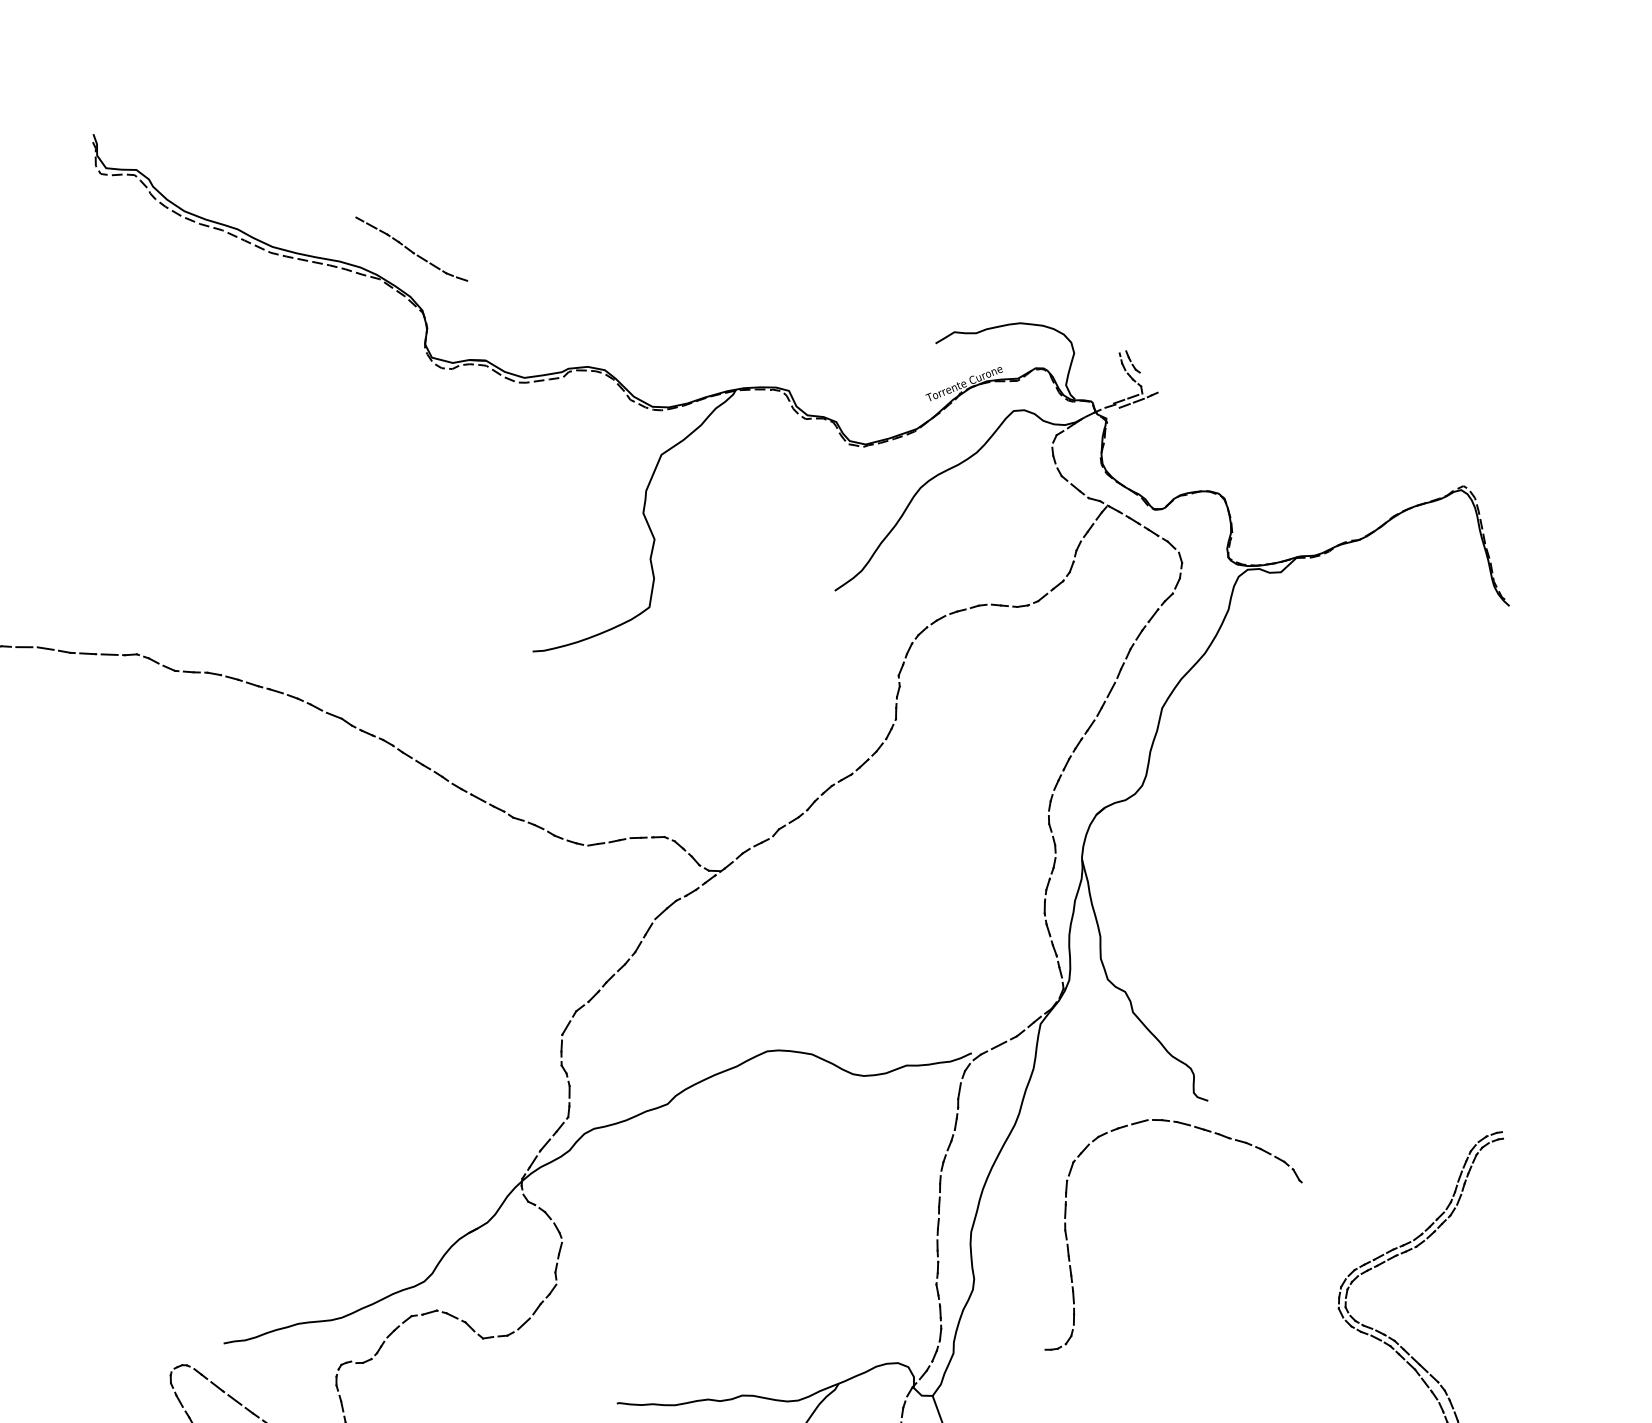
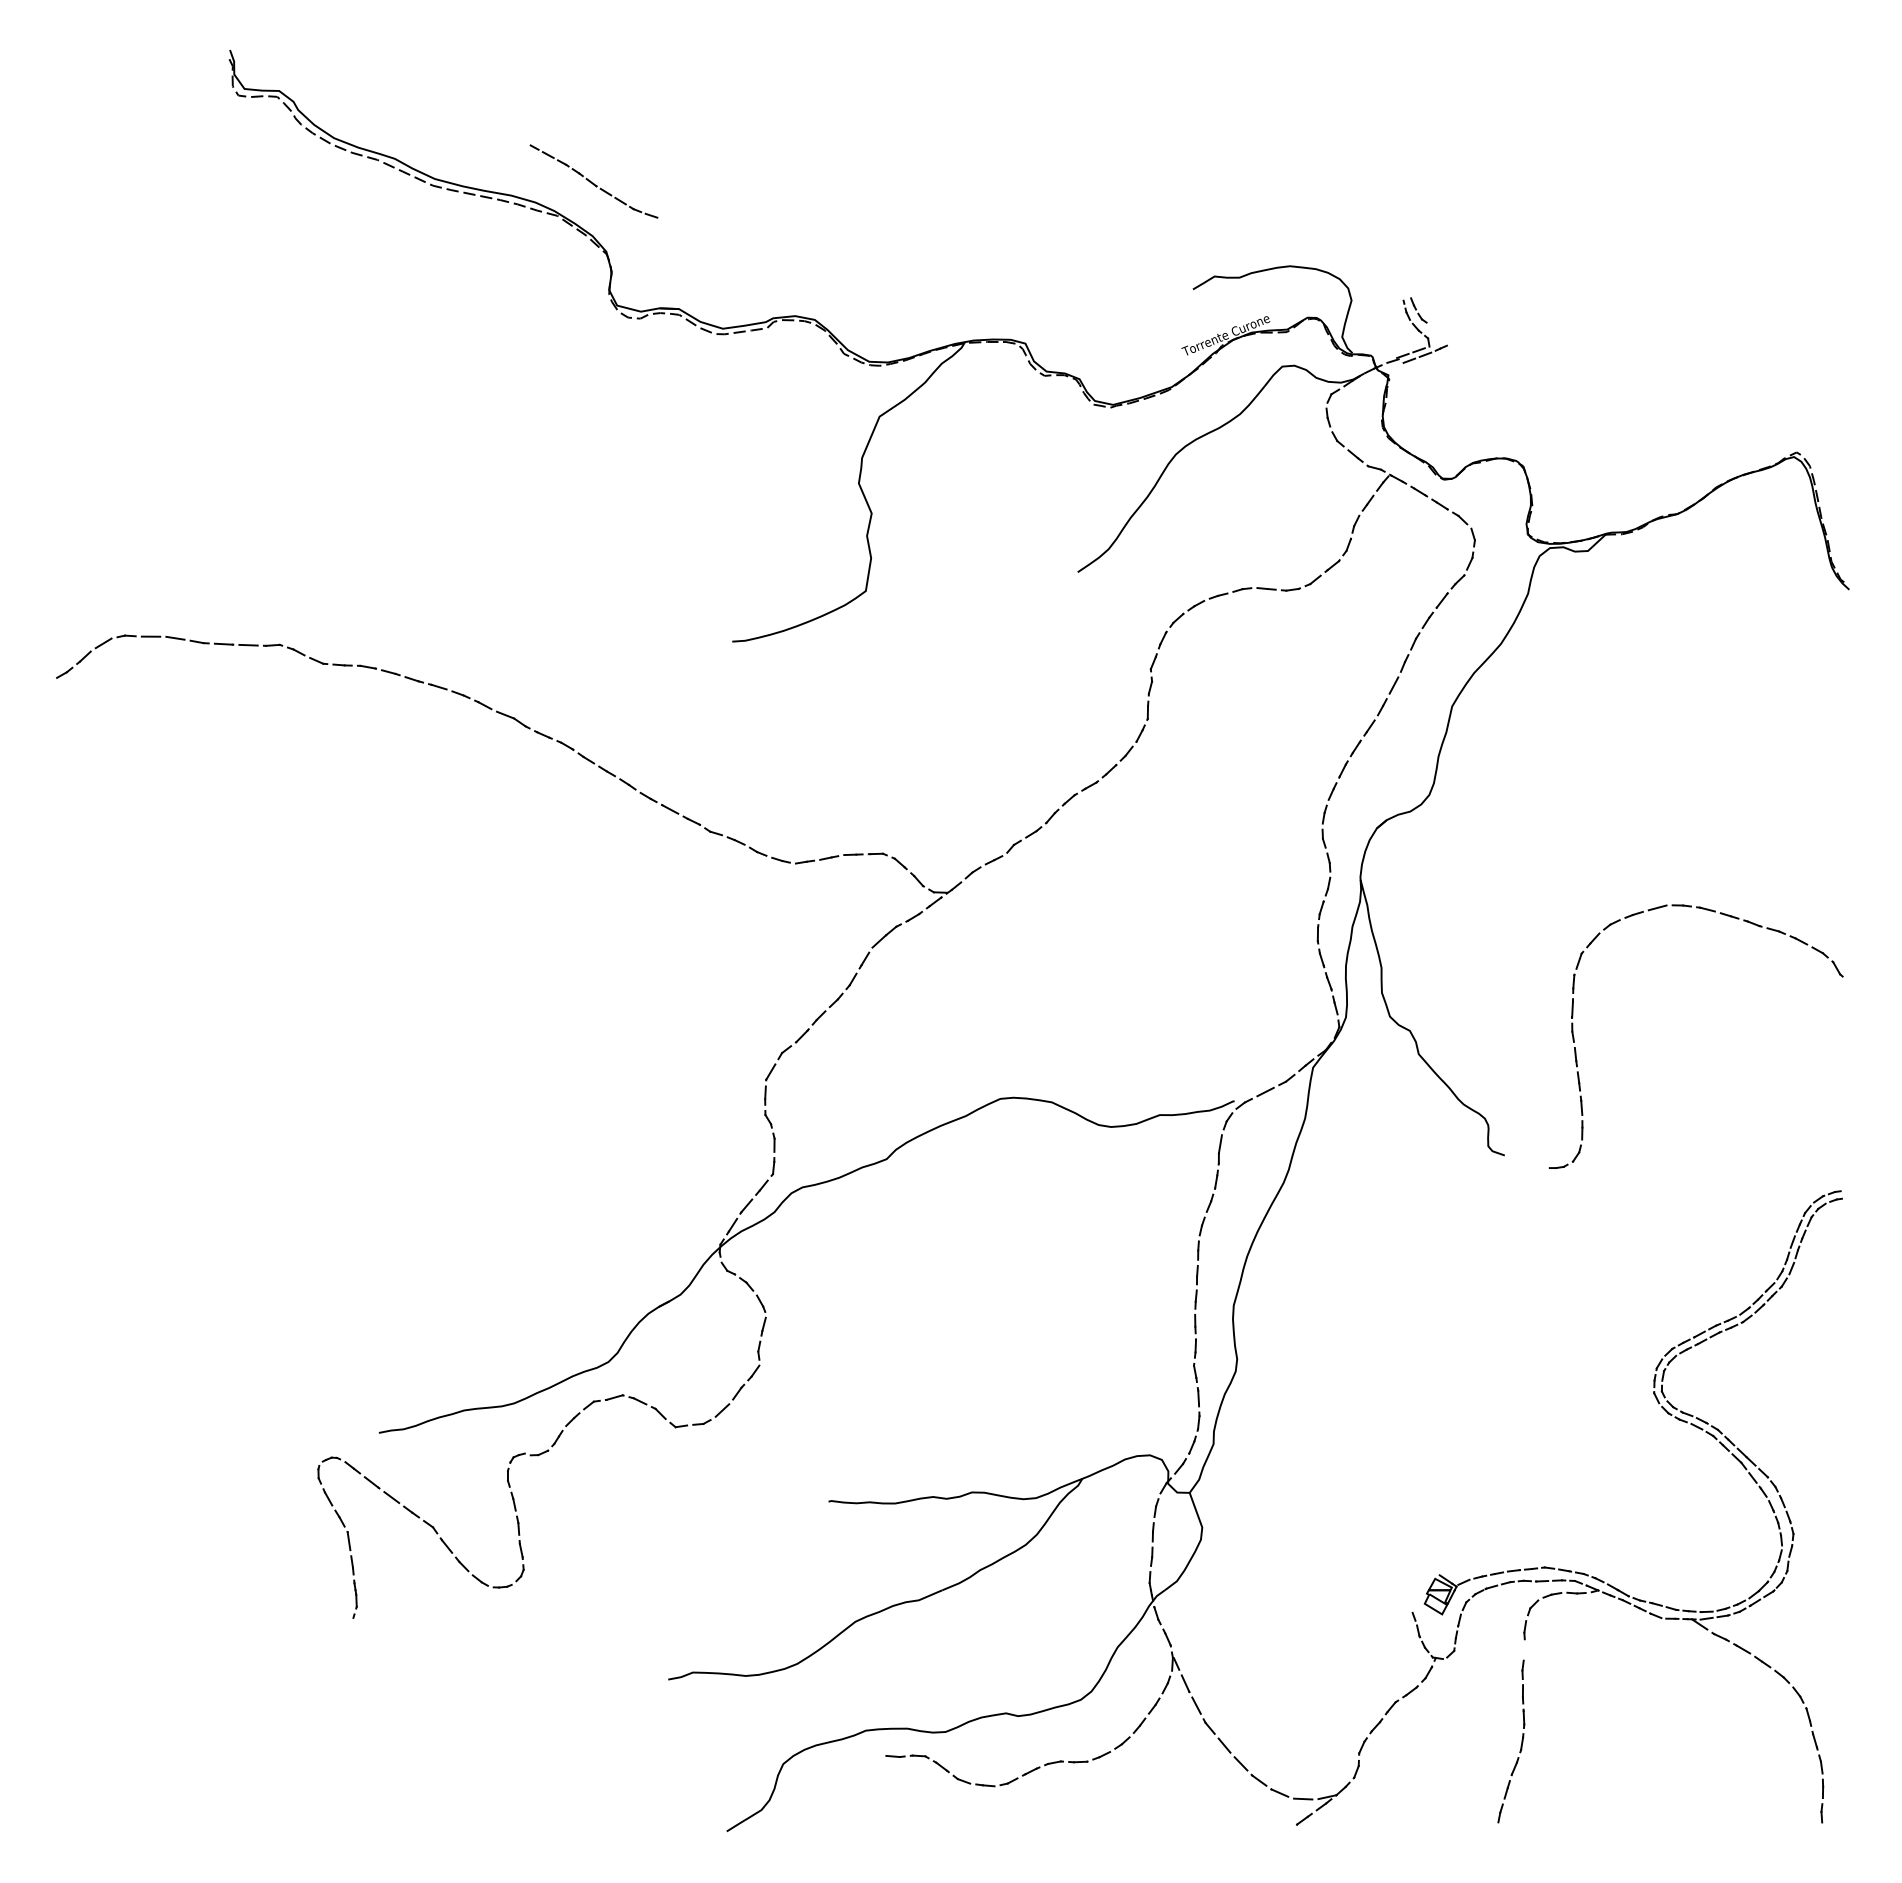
part: (1068, 1246) -> (1576, 1050), moved

